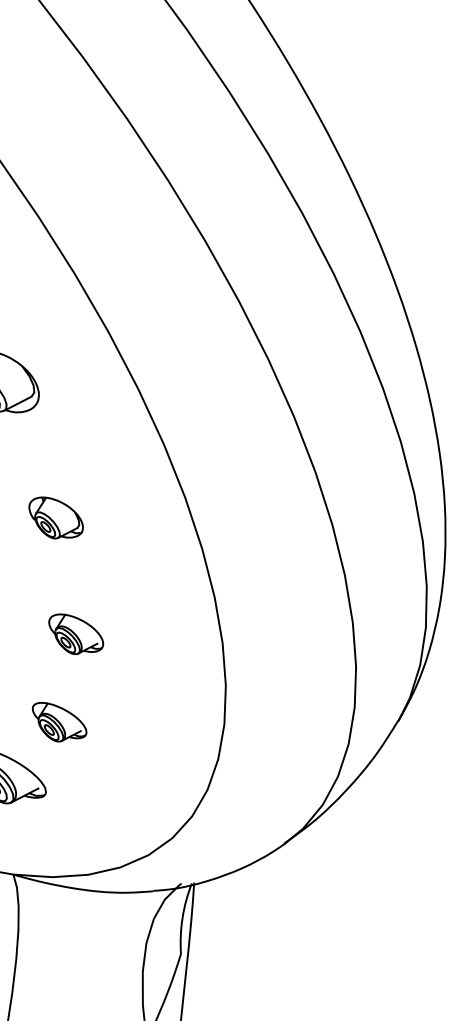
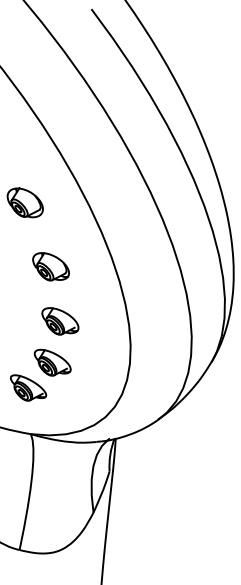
part: (54, 517) -> (50, 266), size x1.43
part: (76, 634) -> (60, 321), size x1.43
part: (59, 721) -> (52, 362), size x1.43

